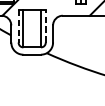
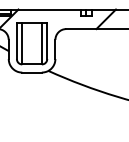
line: (46, 25) -> (47, 40), dashed -> solid
line: (18, 26) -> (16, 41), dashed -> solid

